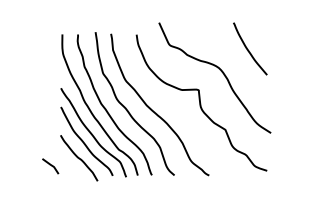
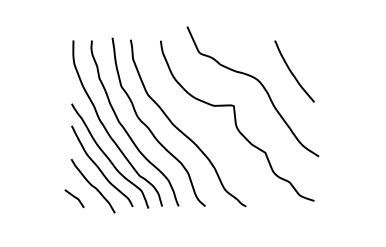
curve: (248, 49) -> (292, 72), moved
curve: (50, 165) -> (74, 197), moved

